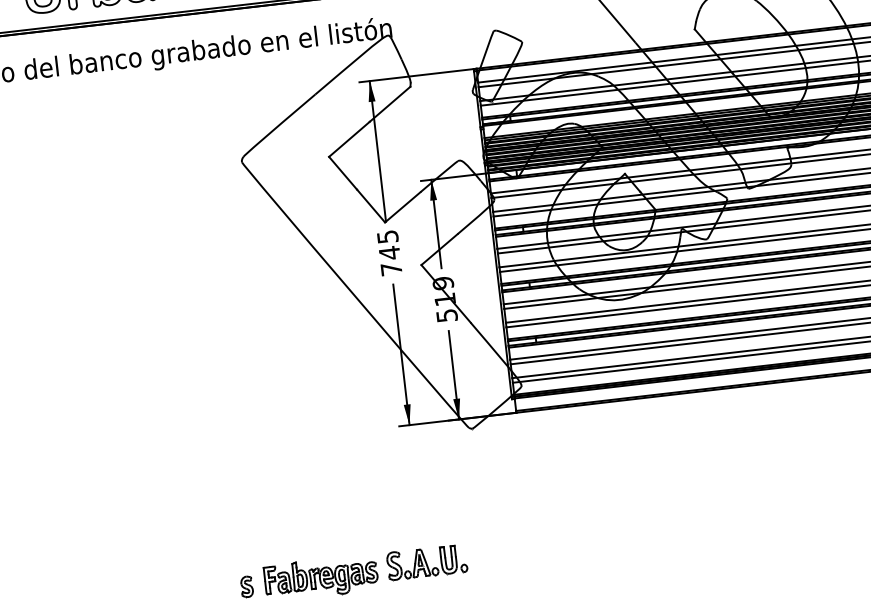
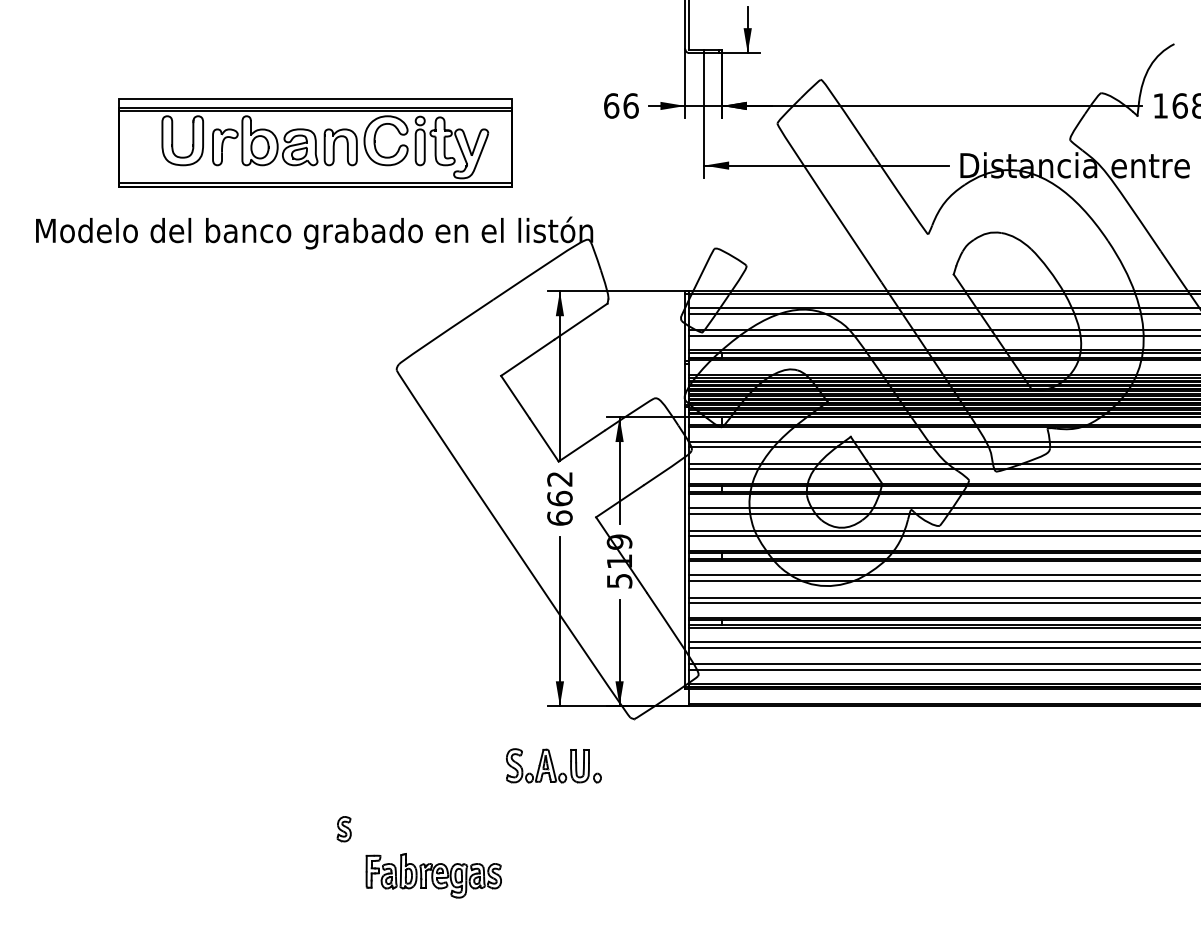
text: (389, 252) -> (559, 498), 745 -> 662
part: (426, 562) -> (553, 765), moved
part: (246, 587) -> (343, 829), moved

